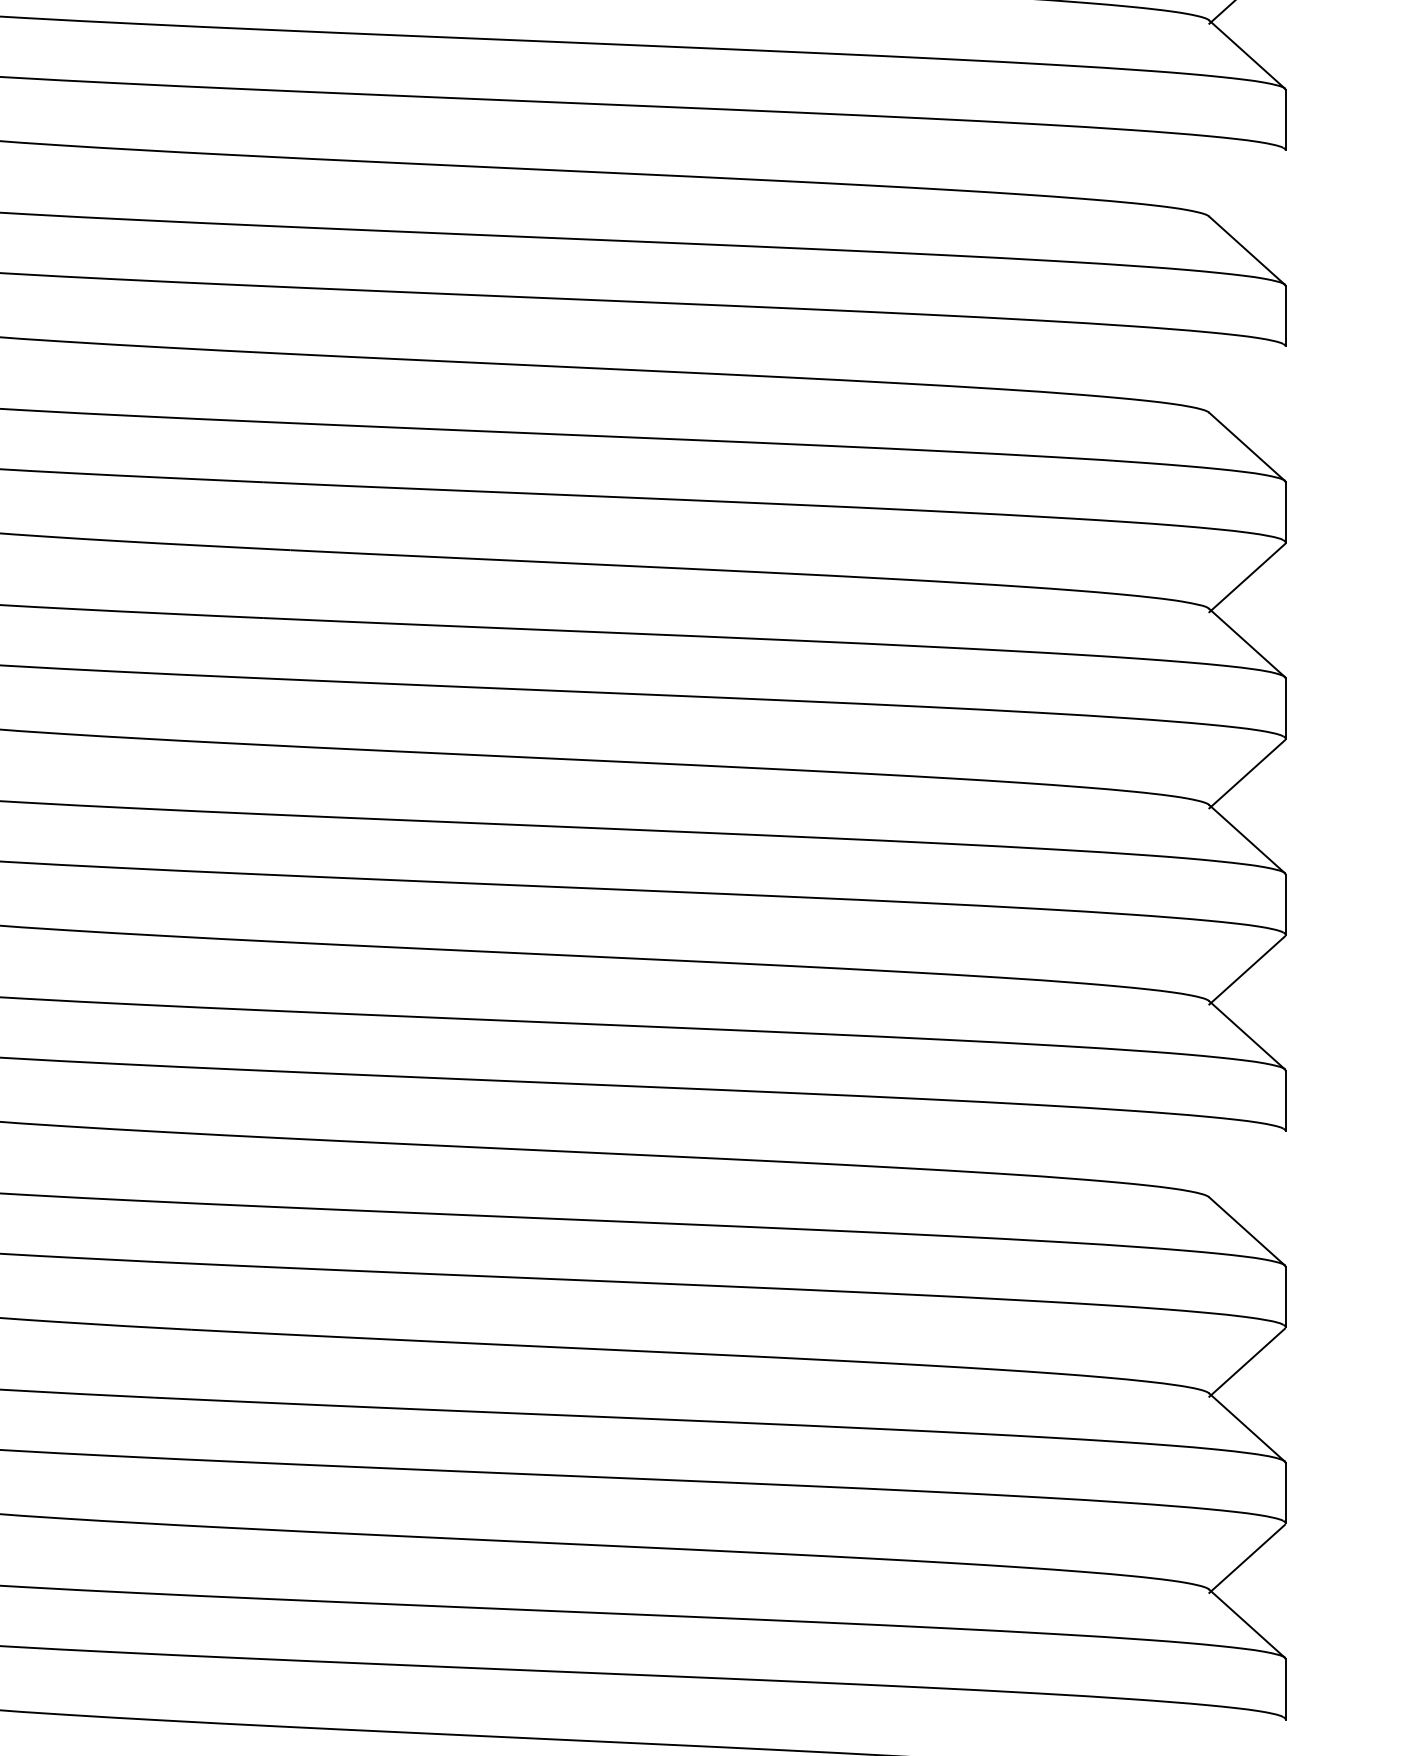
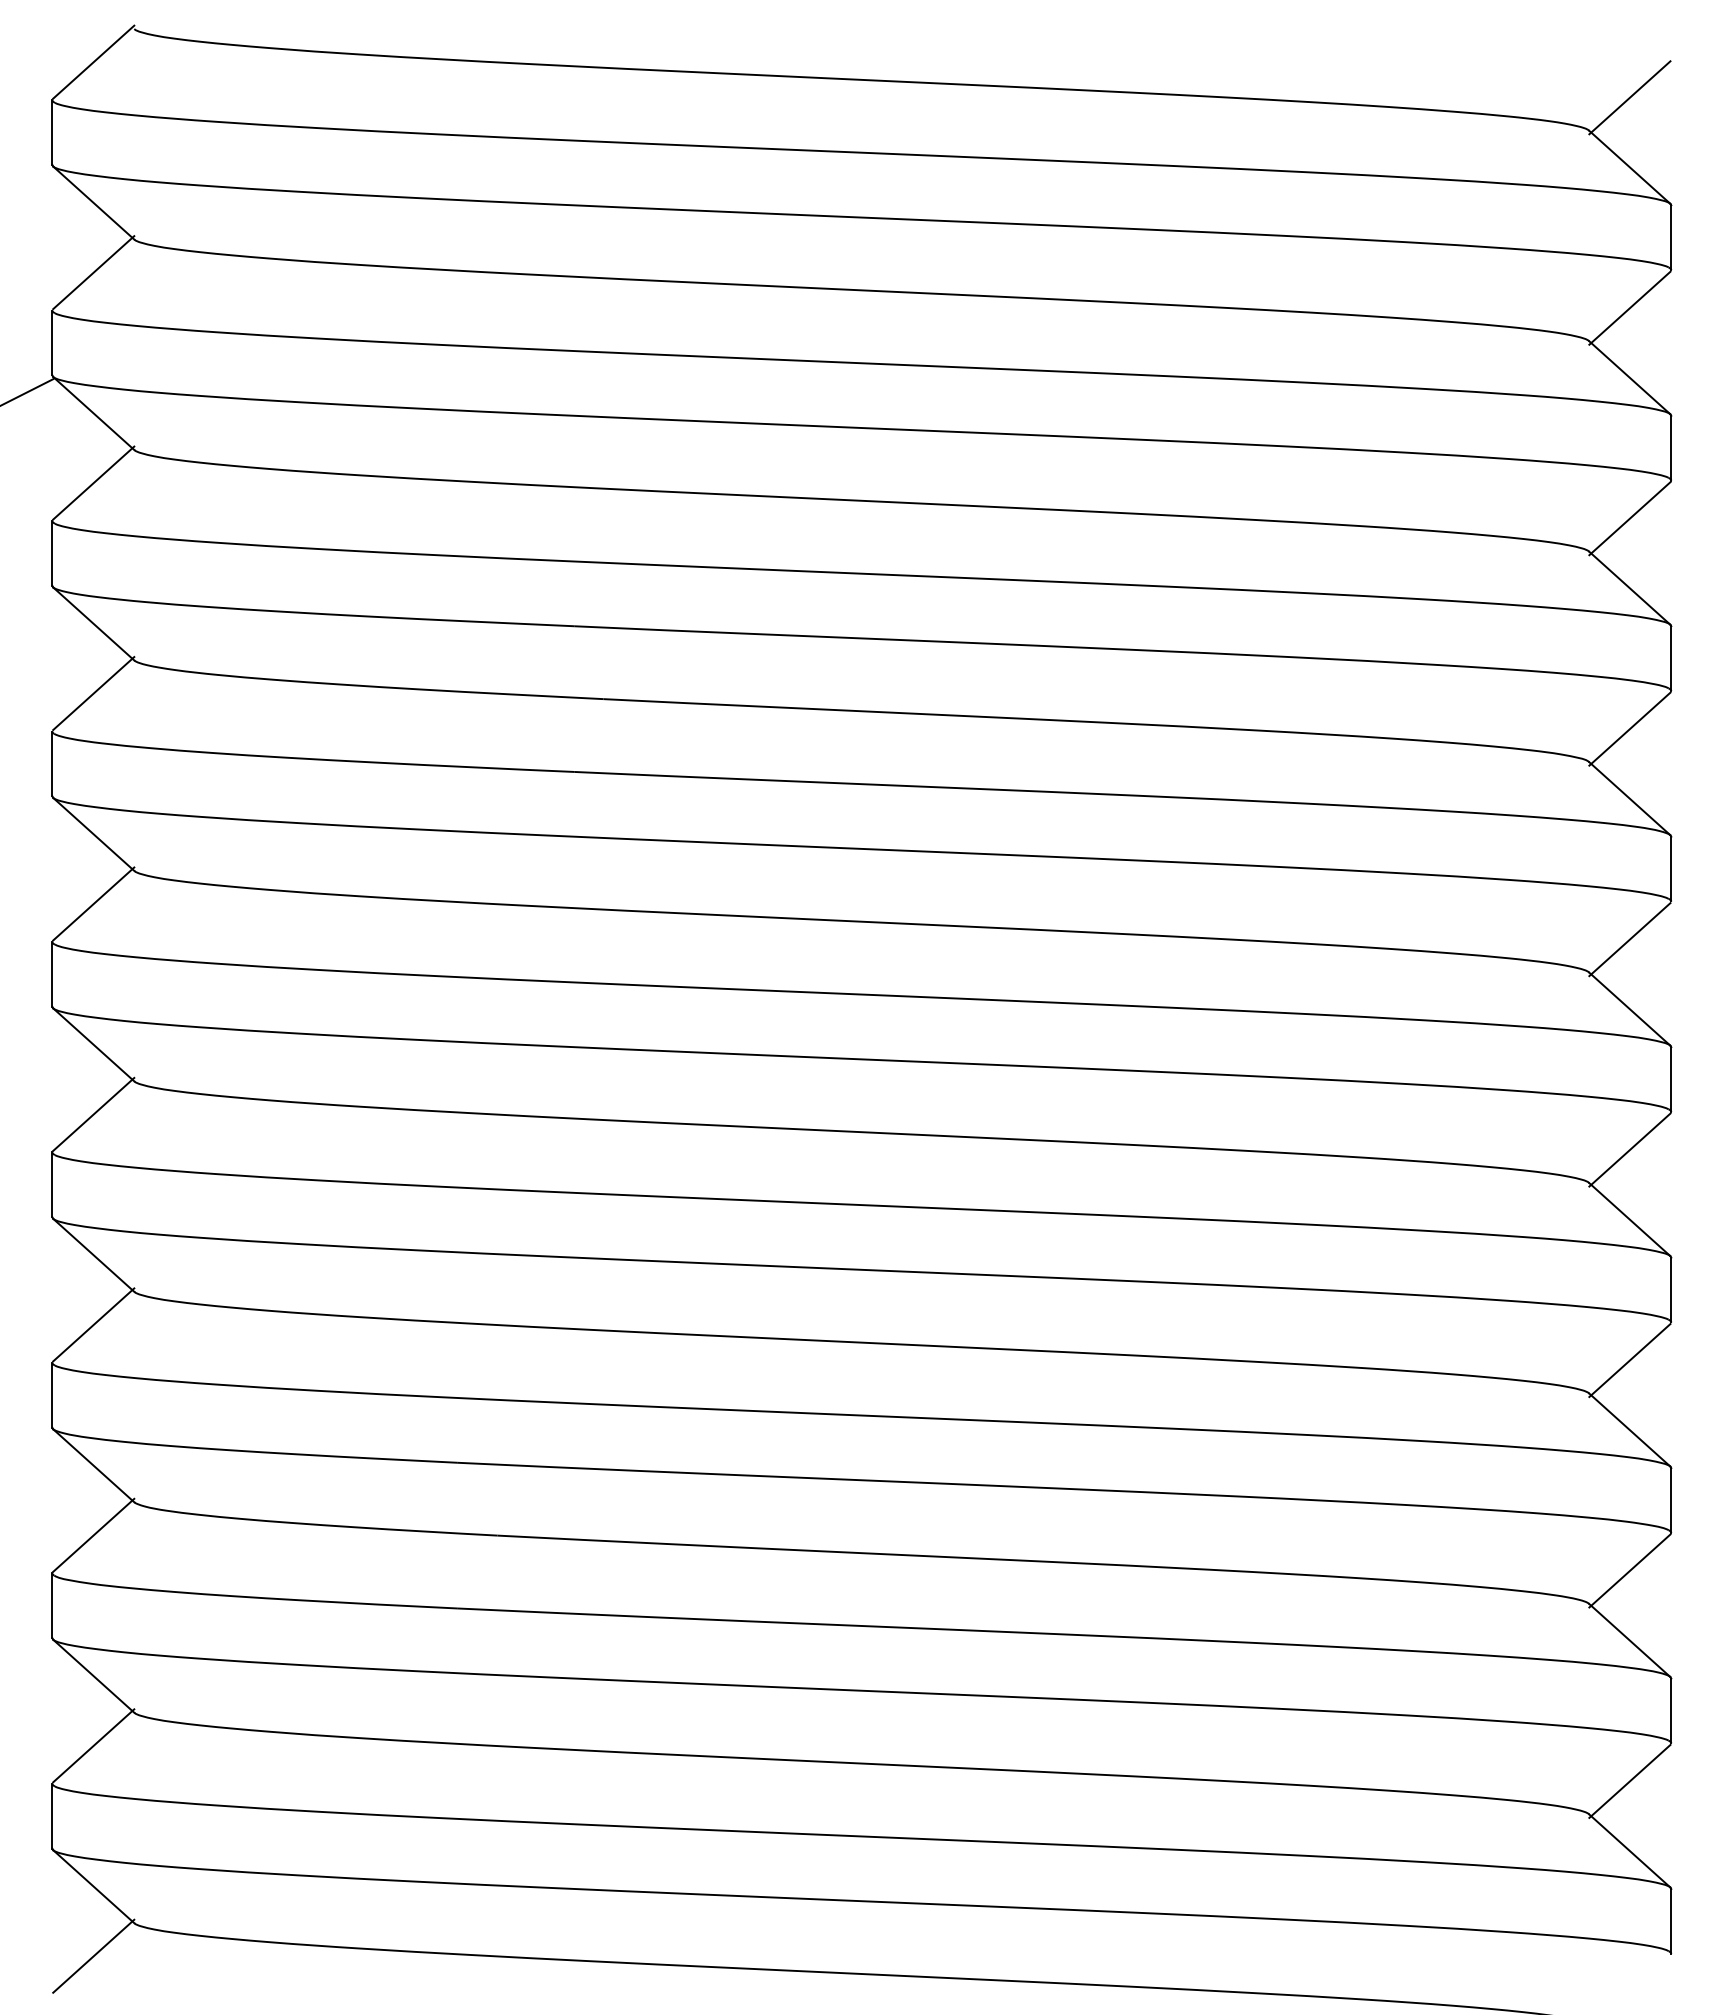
line: (1246, 185) -> (1629, 307), added
line: (1246, 381) -> (1629, 518), added
line: (1246, 1166) -> (1629, 1360), added

